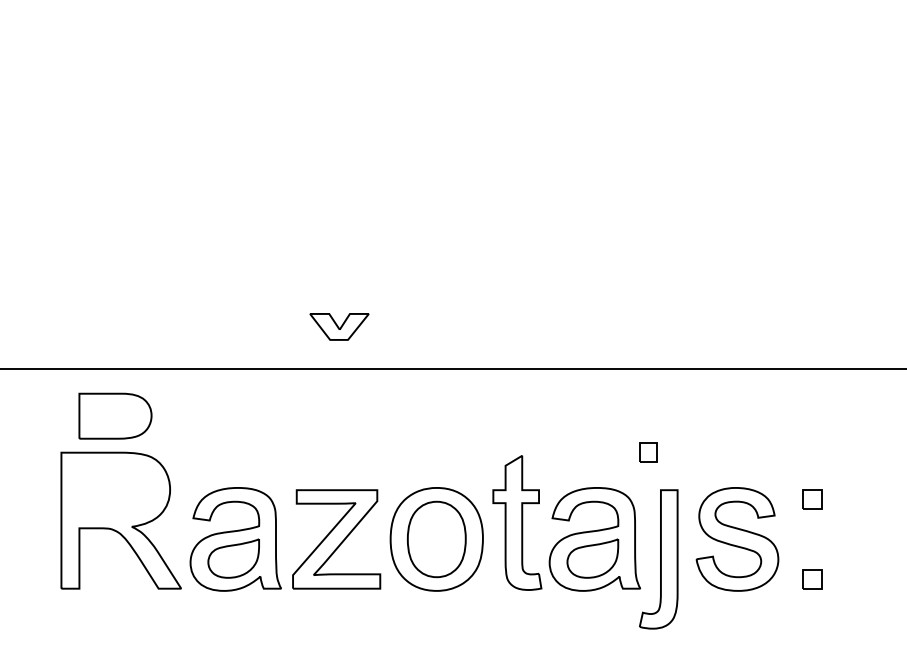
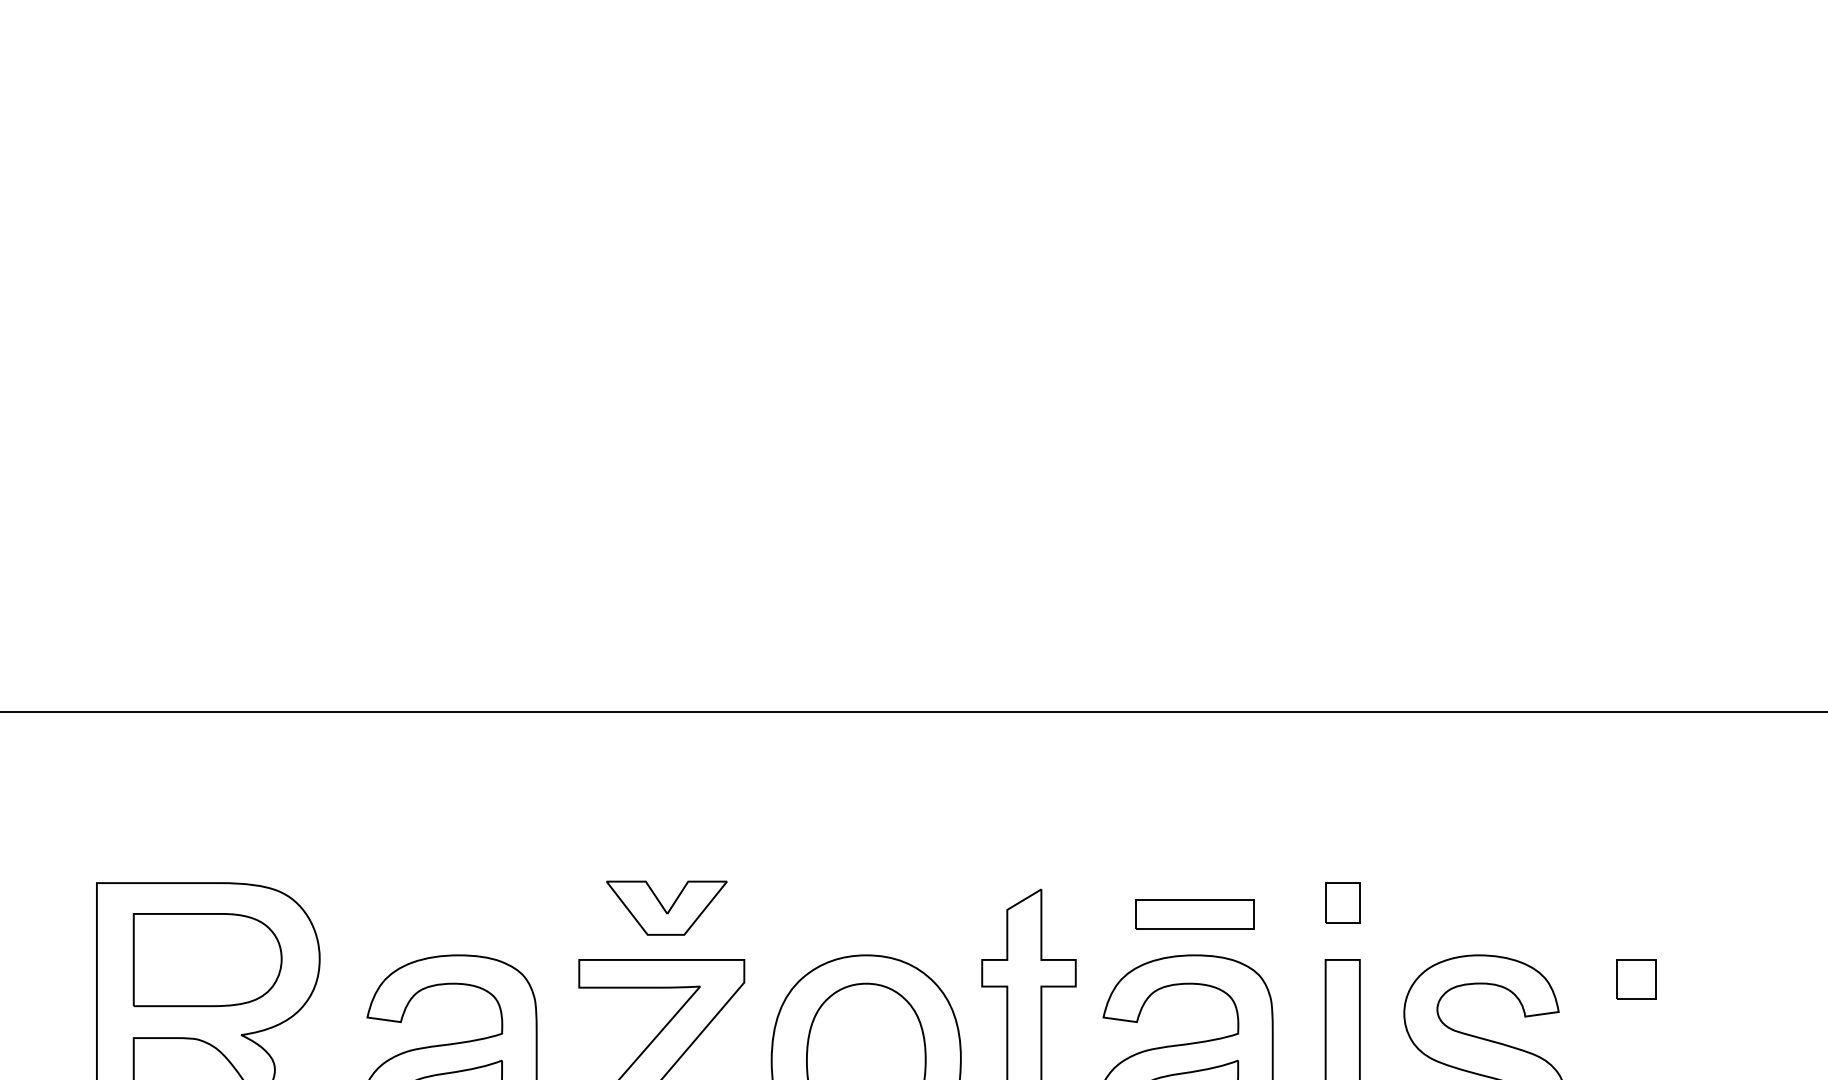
part: (339, 326) -> (666, 907), moved
part: (115, 415) -> (207, 958), moved
part: (648, 452) -> (1343, 903), moved
part: (596, 467) -> (1193, 913), added

